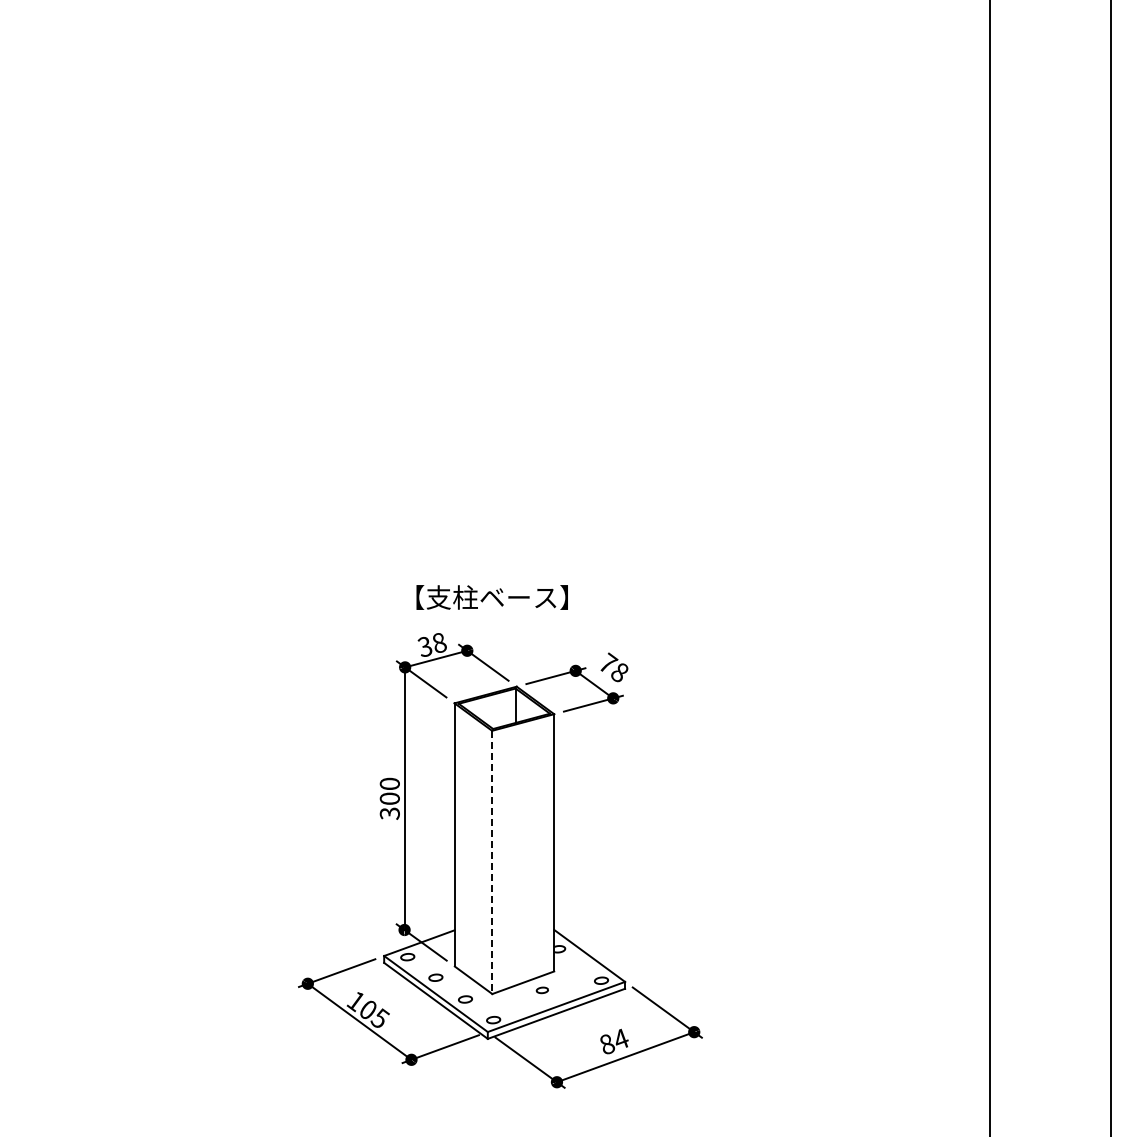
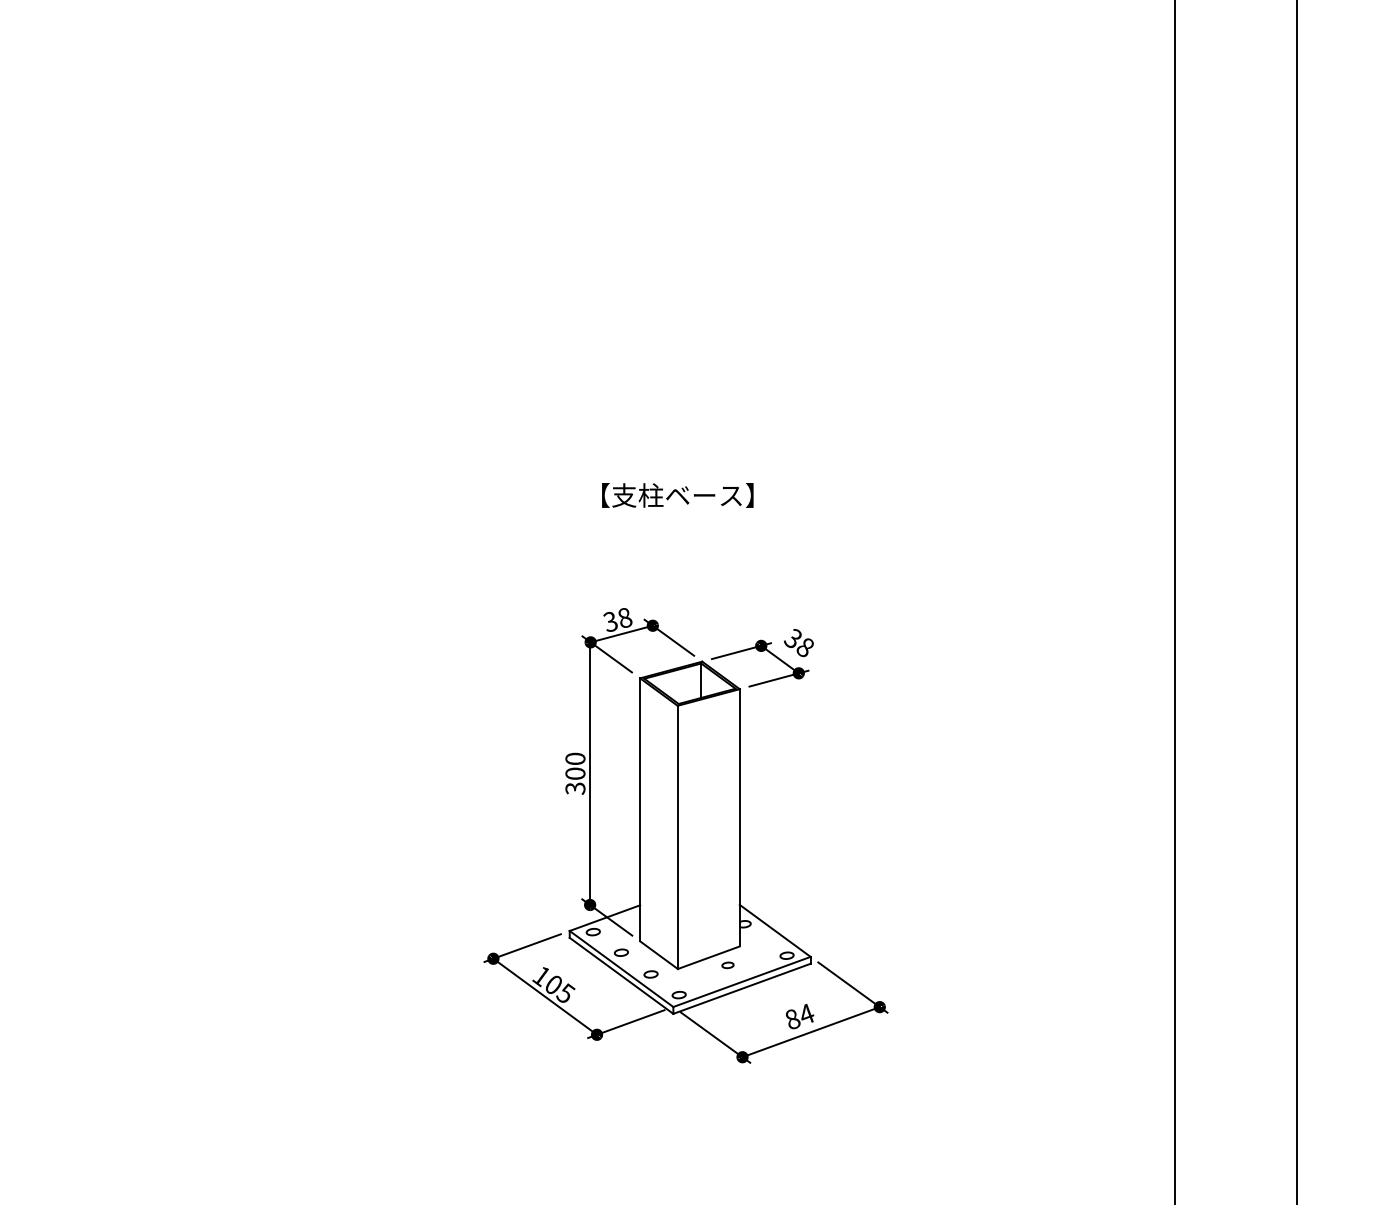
text: (491, 597) -> (677, 495), moved
text: (607, 662) -> (793, 637), 78 -> 38
line: (491, 862) -> (677, 837), dashed -> solid

